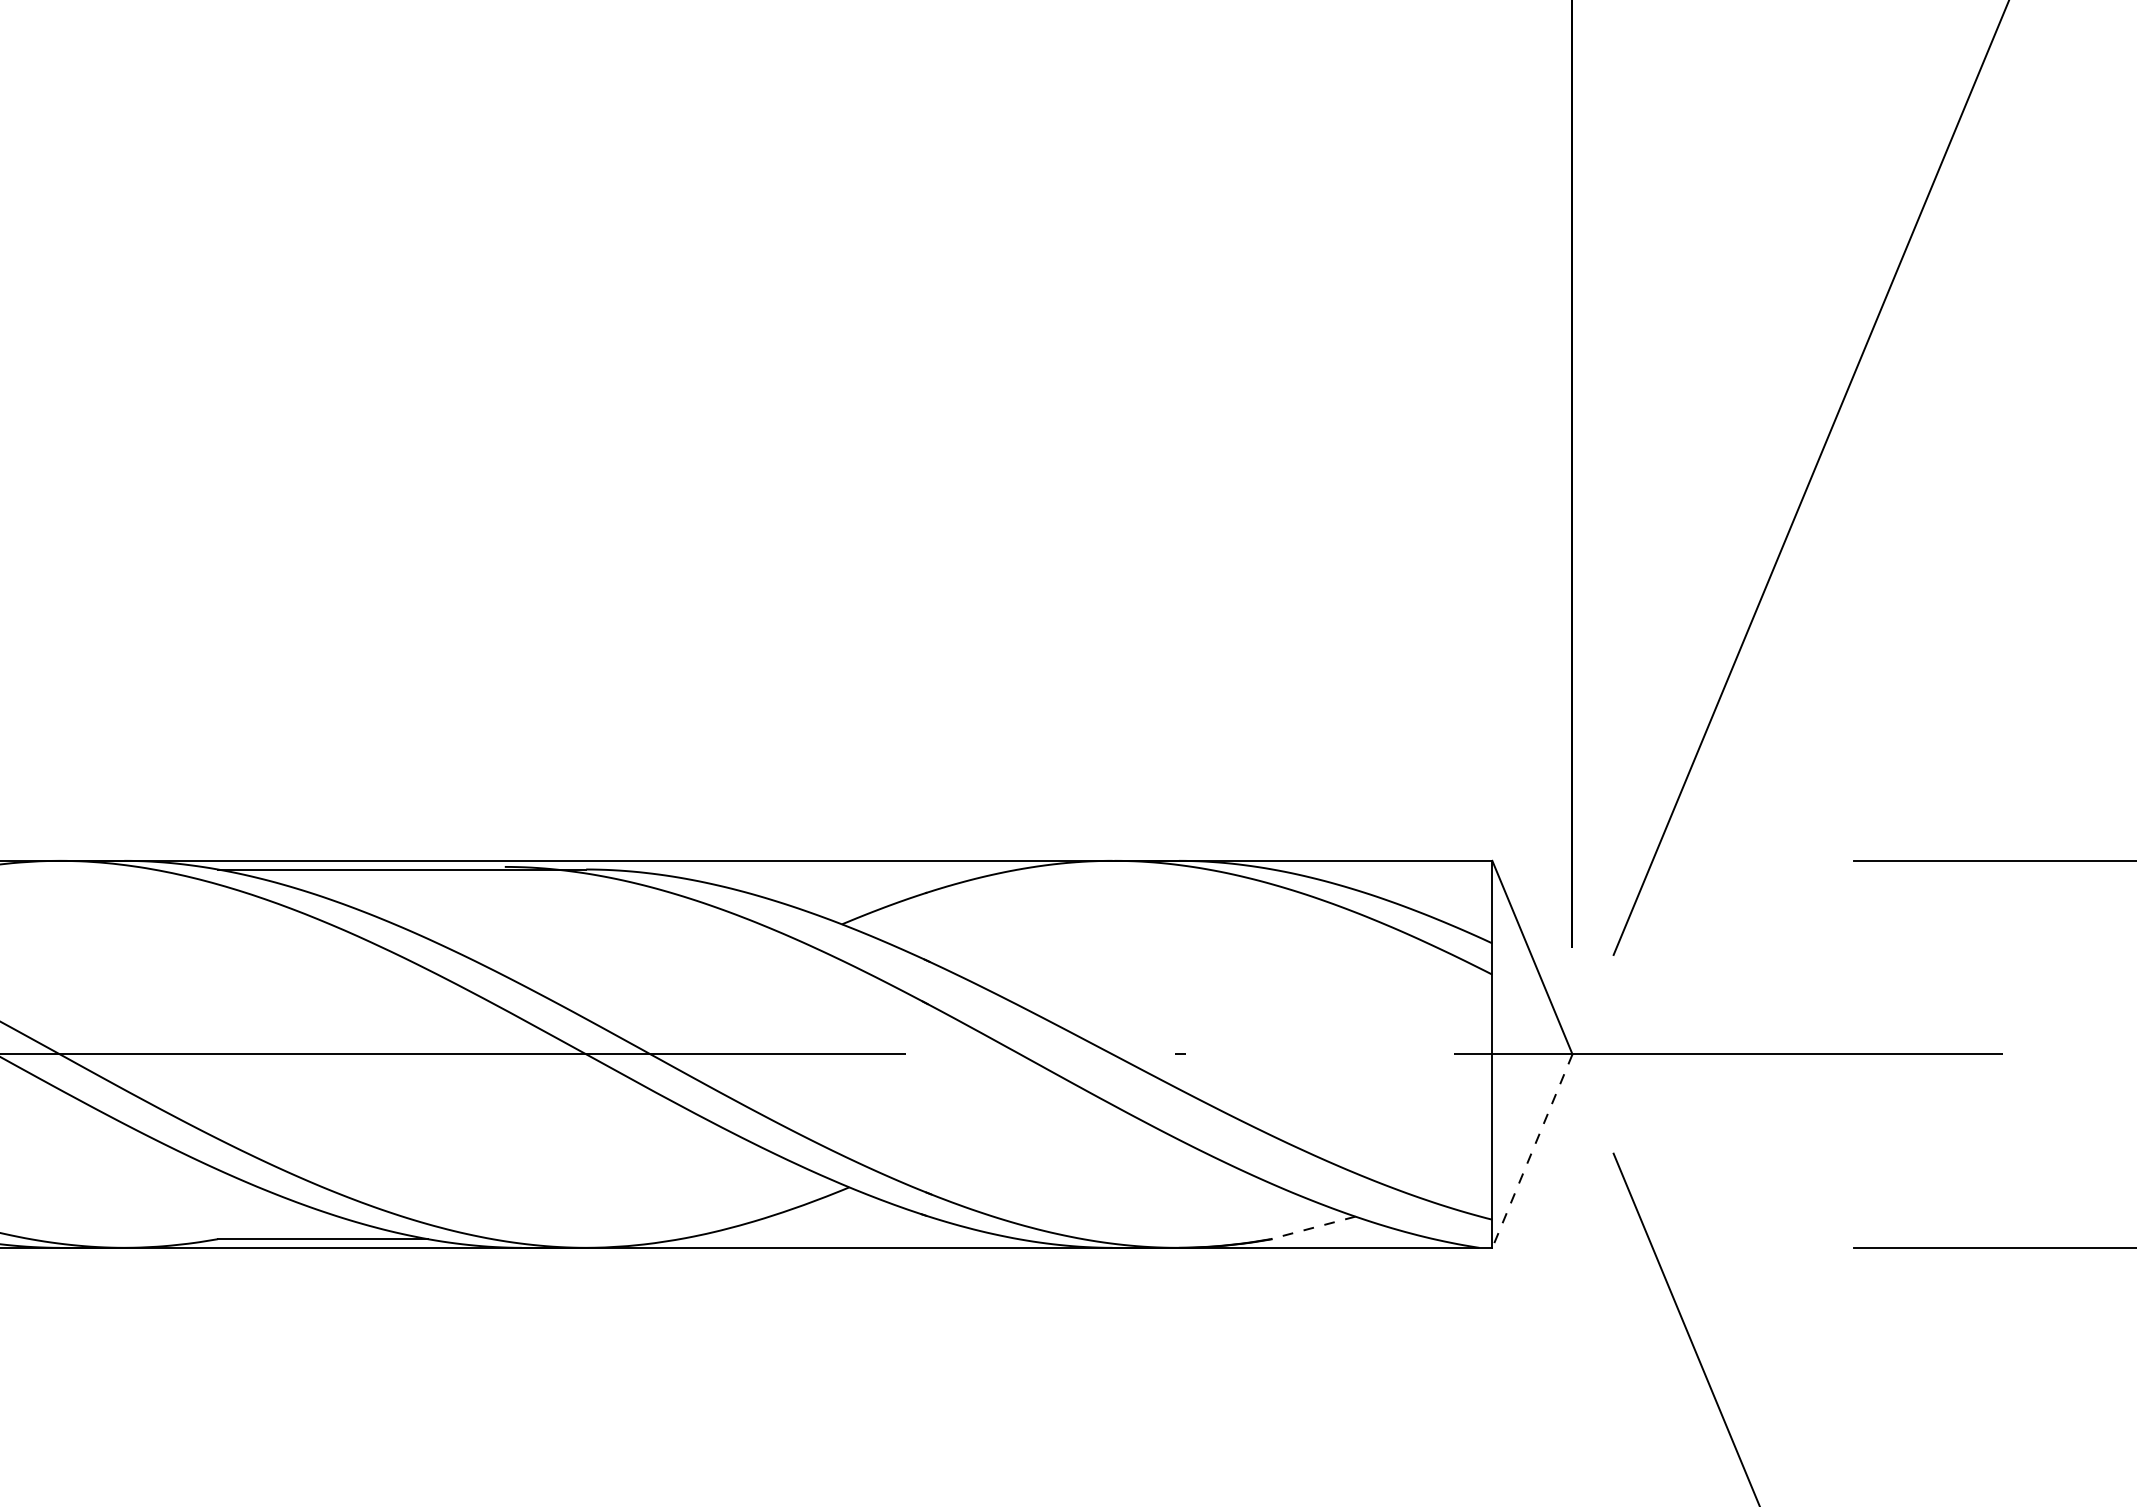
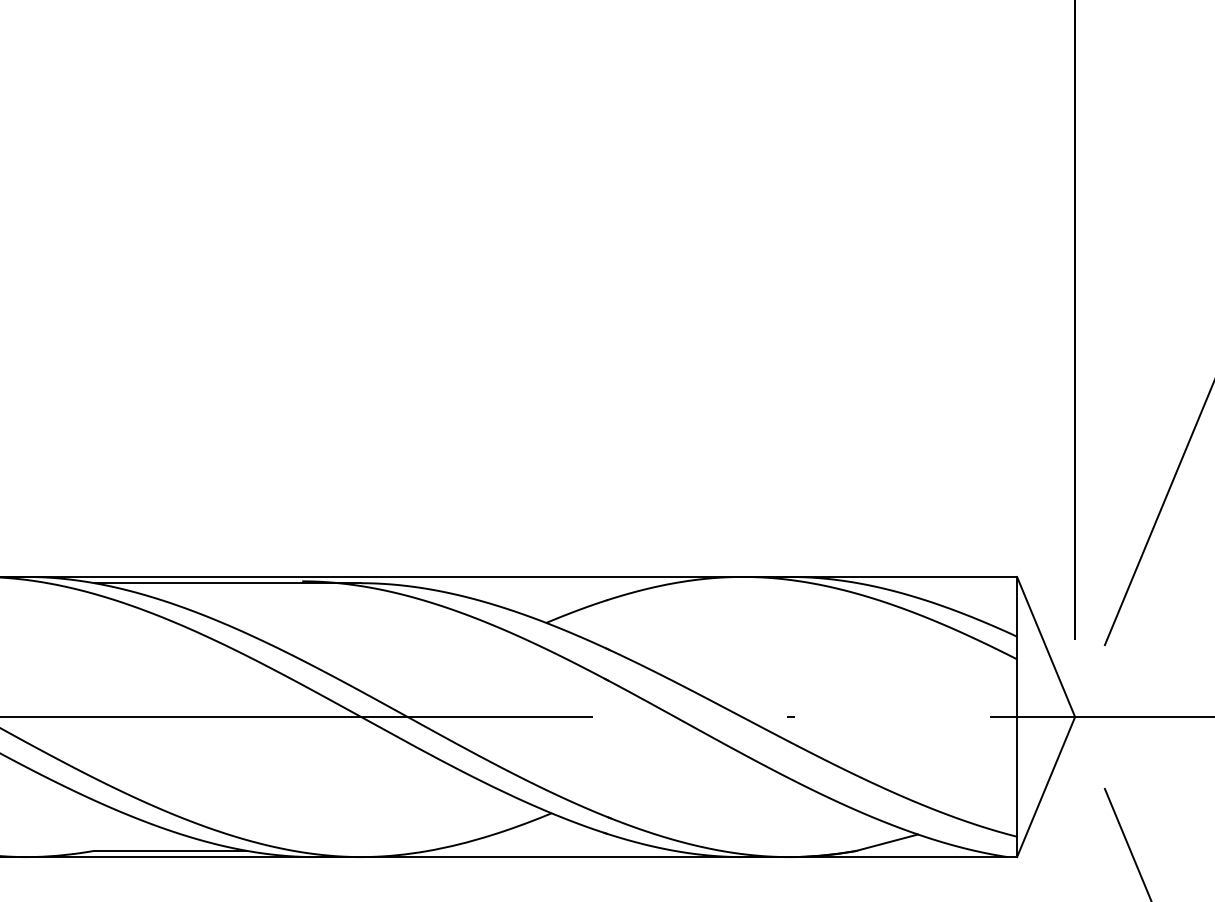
line: (1532, 1151) -> (1046, 787), dashed -> solid
line: (1313, 1227) -> (887, 842), dashed -> solid

